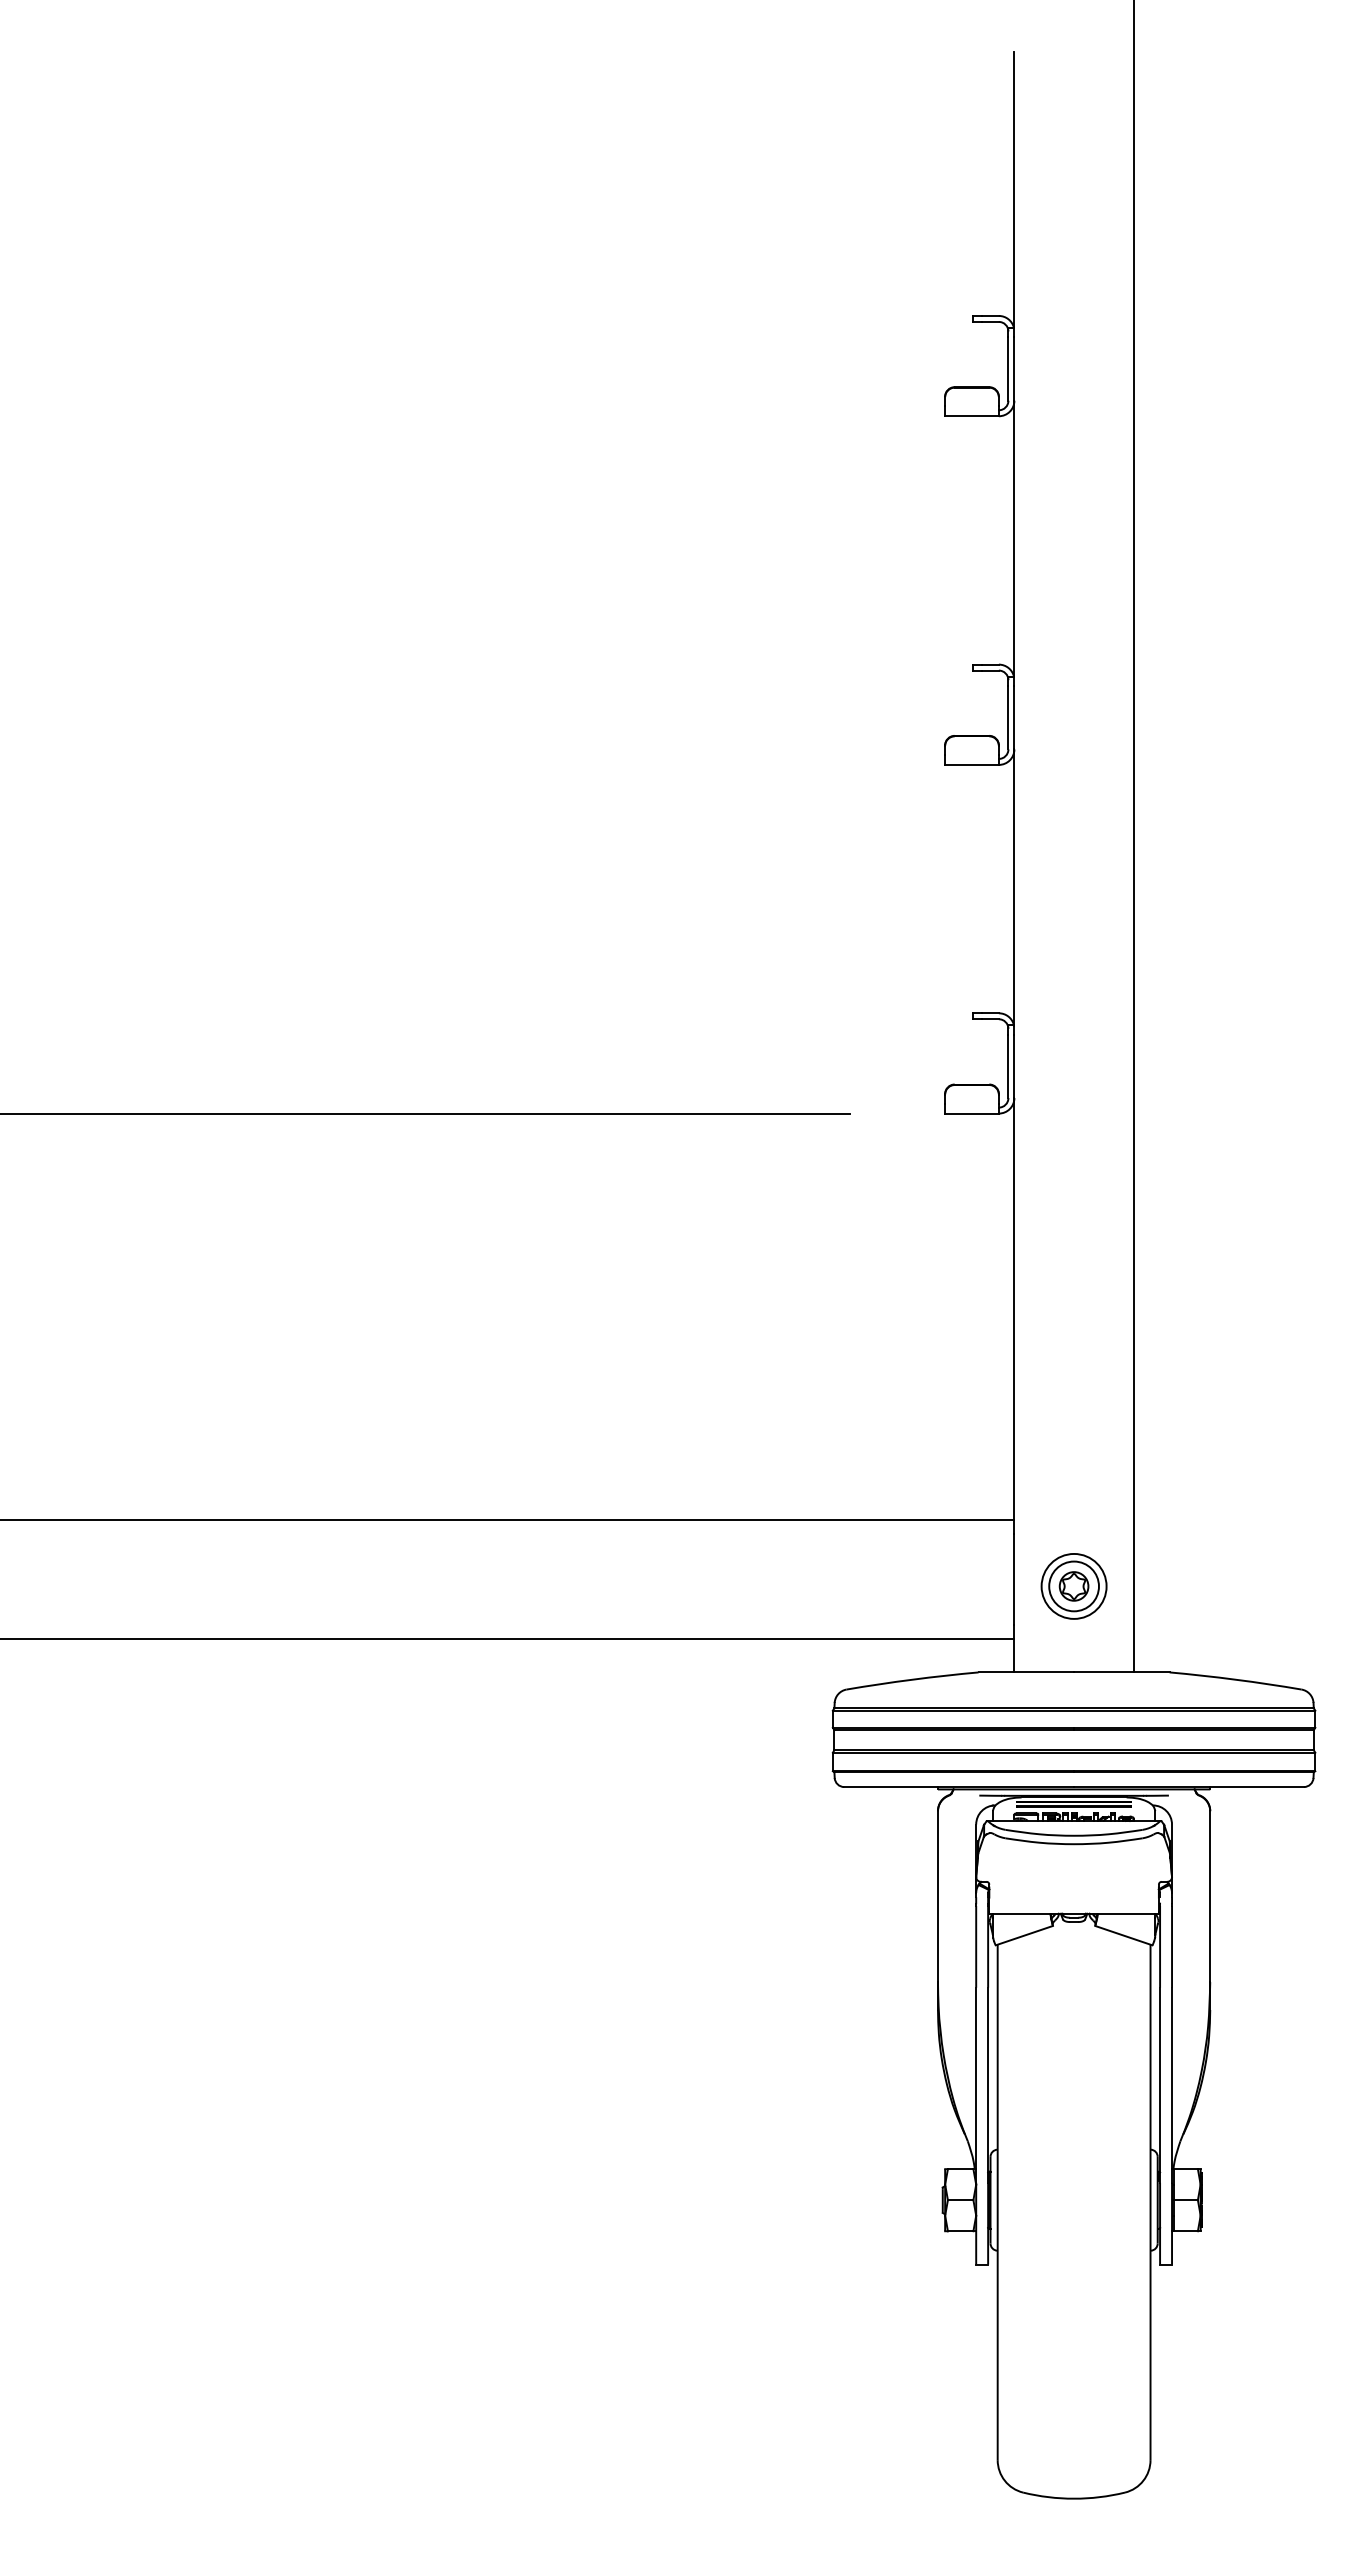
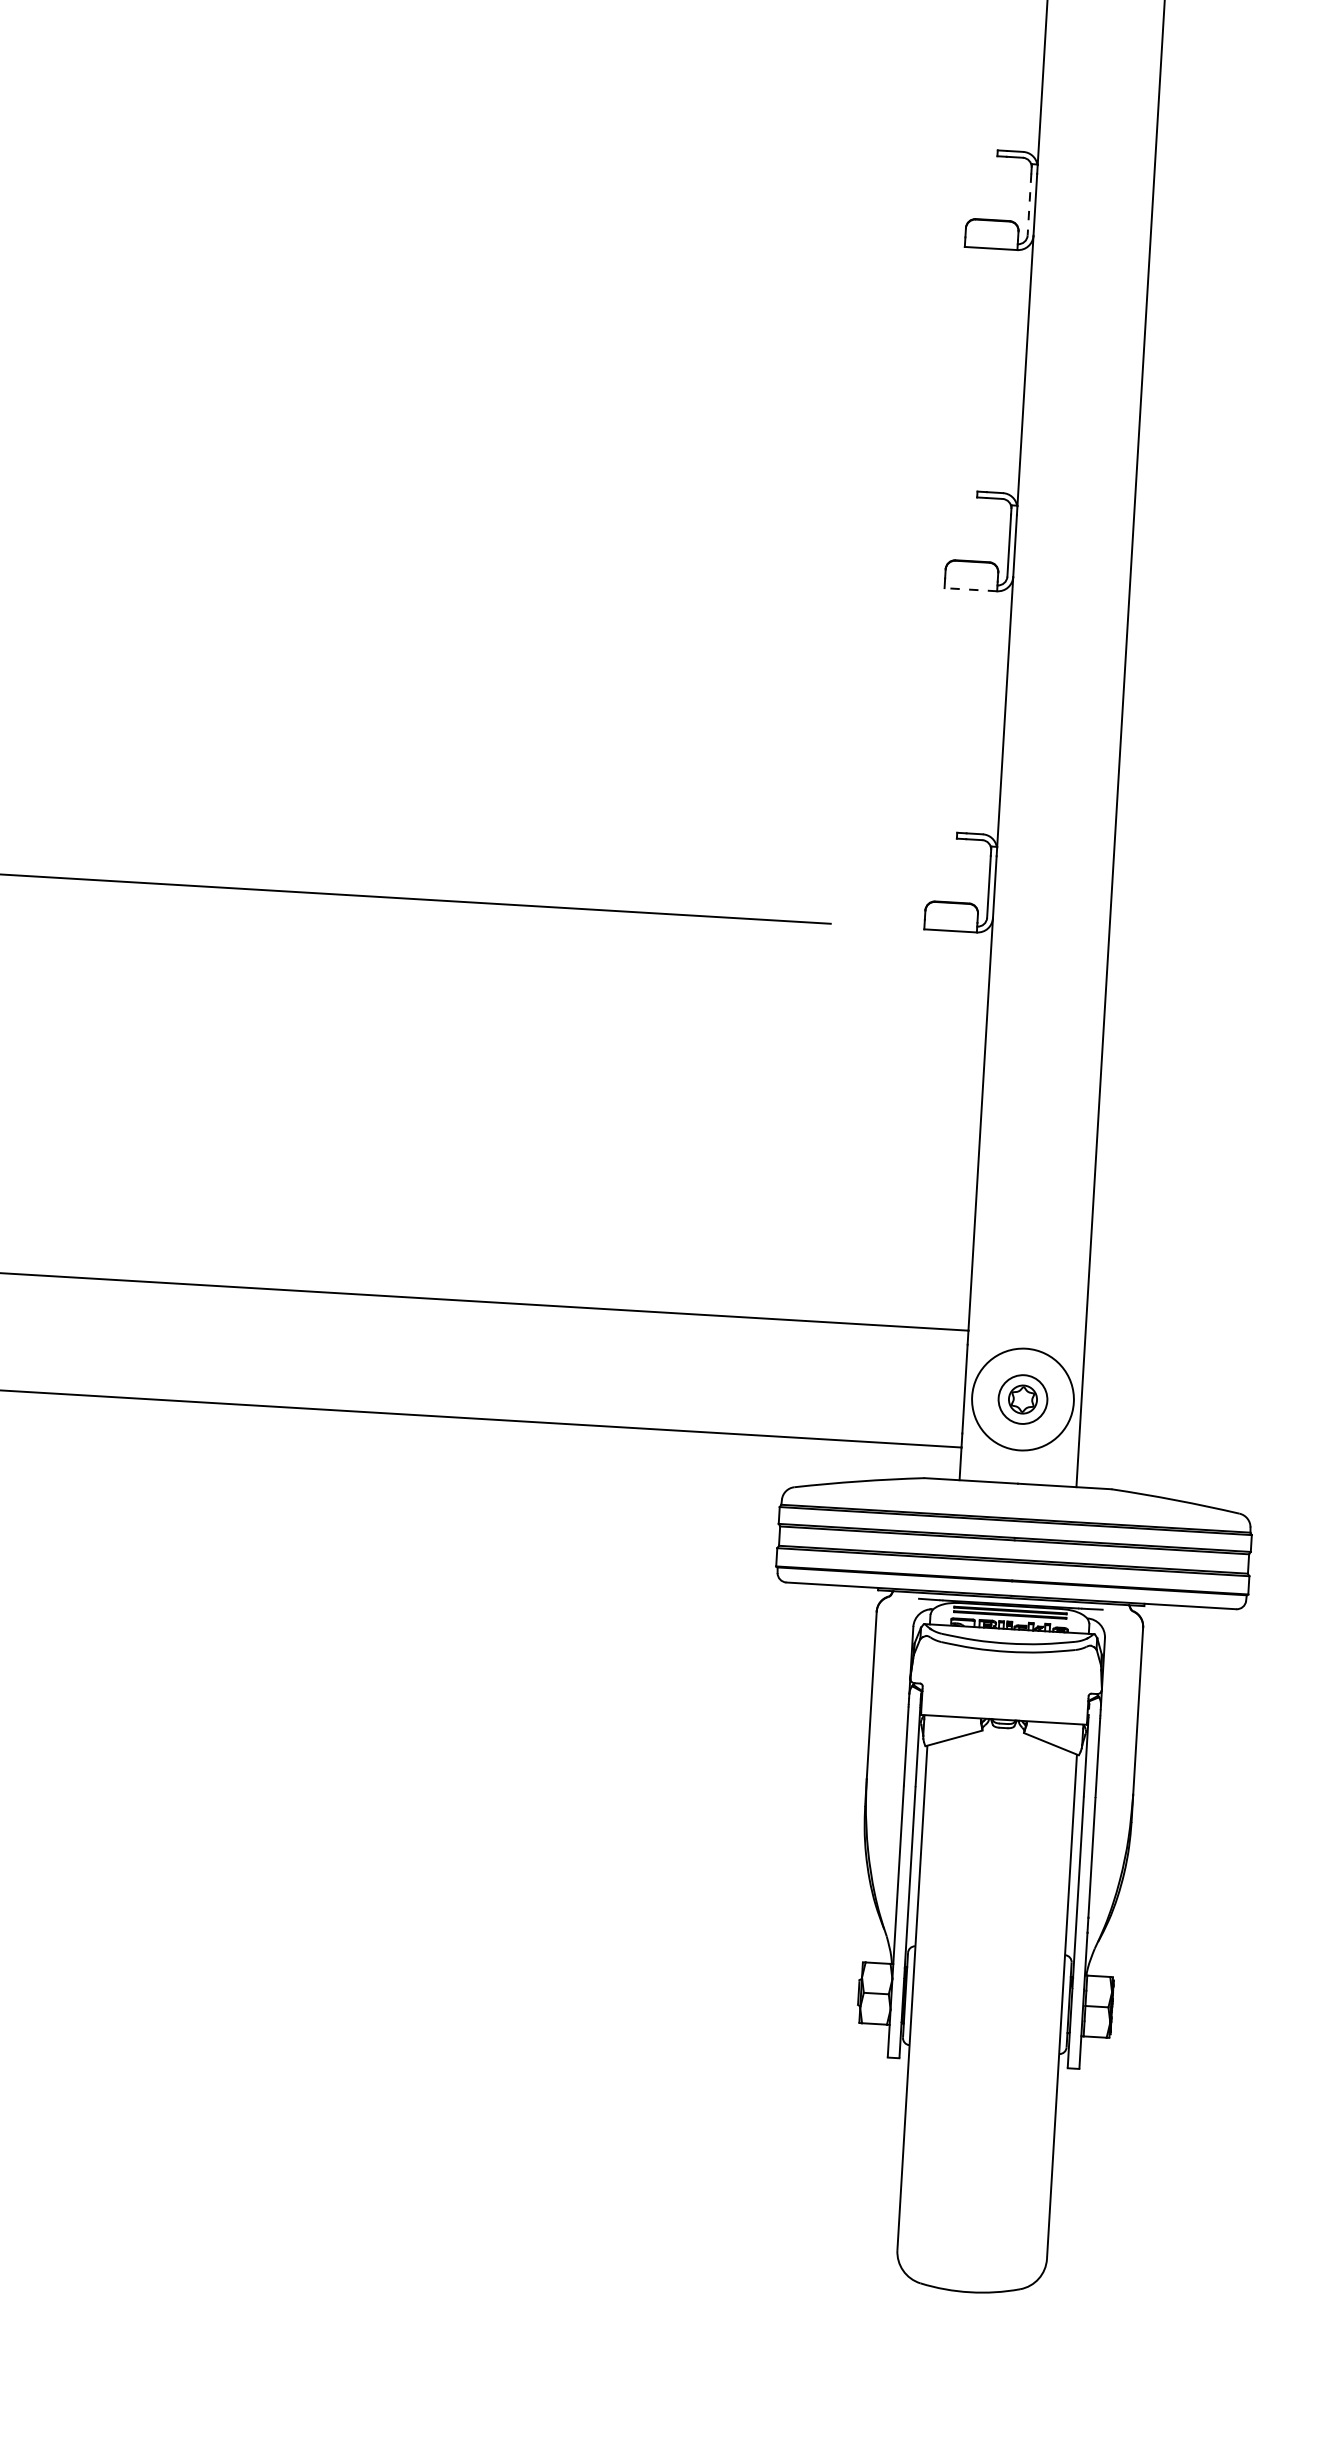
line: (1008, 369) -> (1029, 204), solid -> dashed
line: (972, 764) -> (971, 589), solid -> dashed
circle: (1073, 1585) -> (1022, 1398), size x1.6

